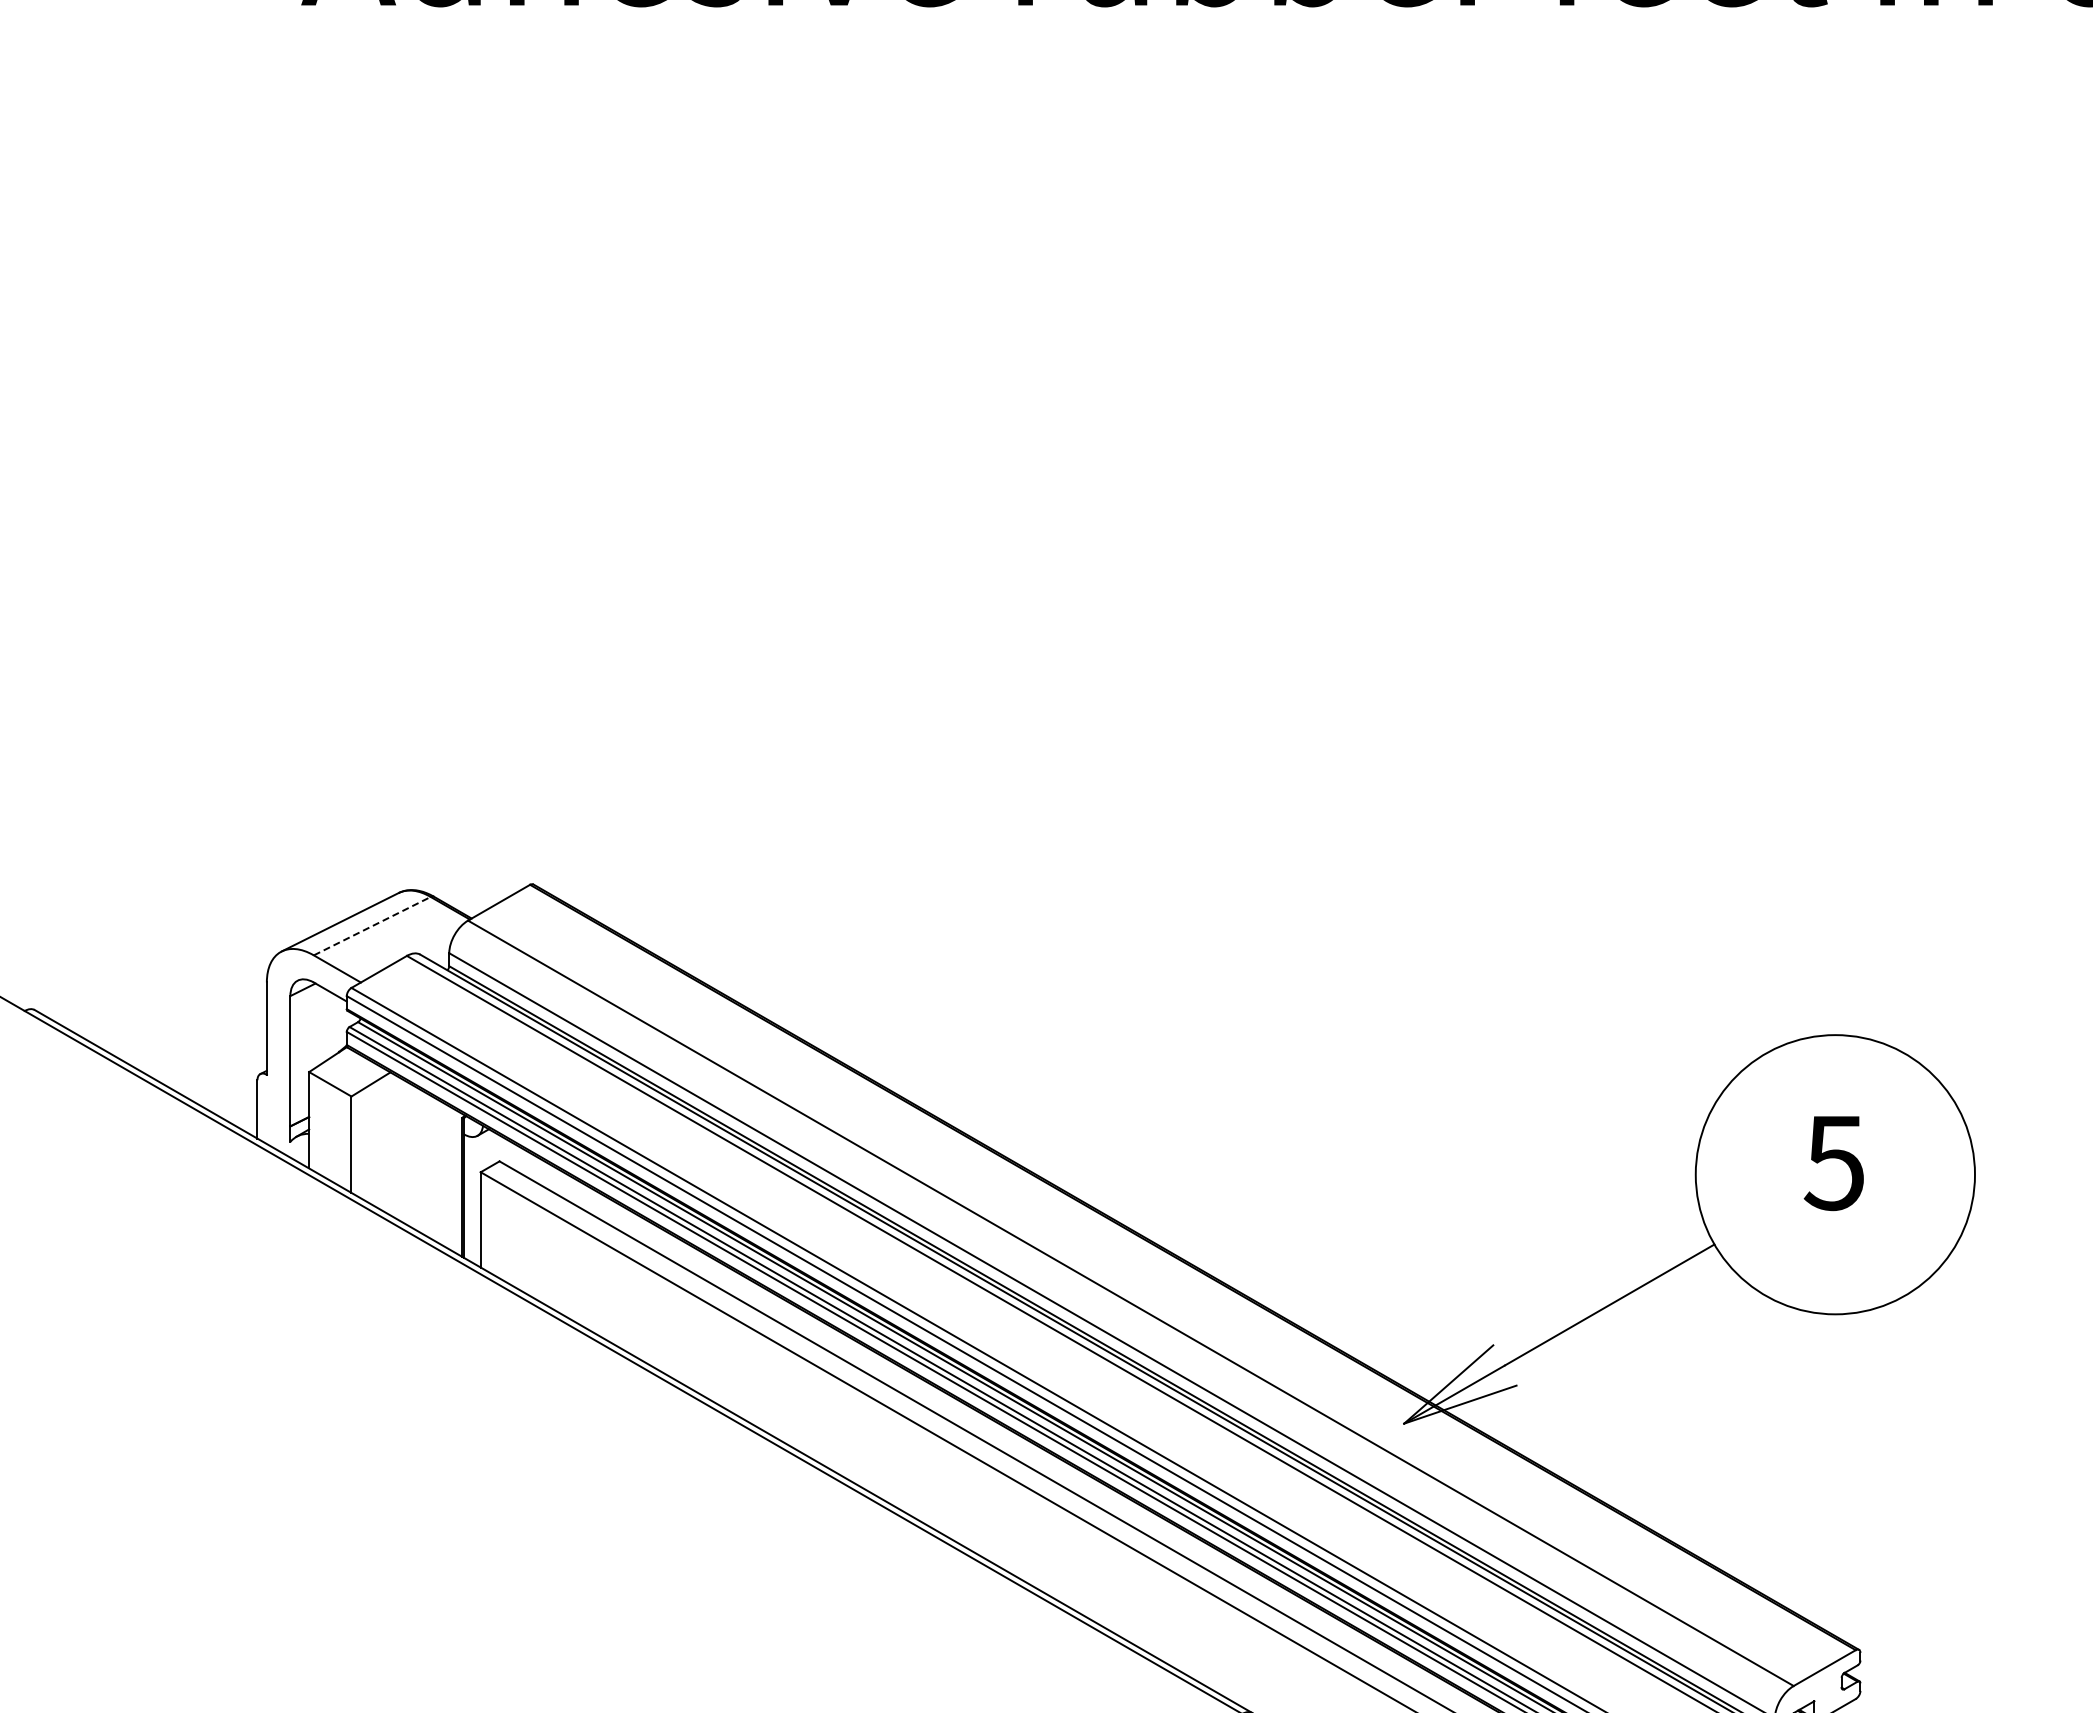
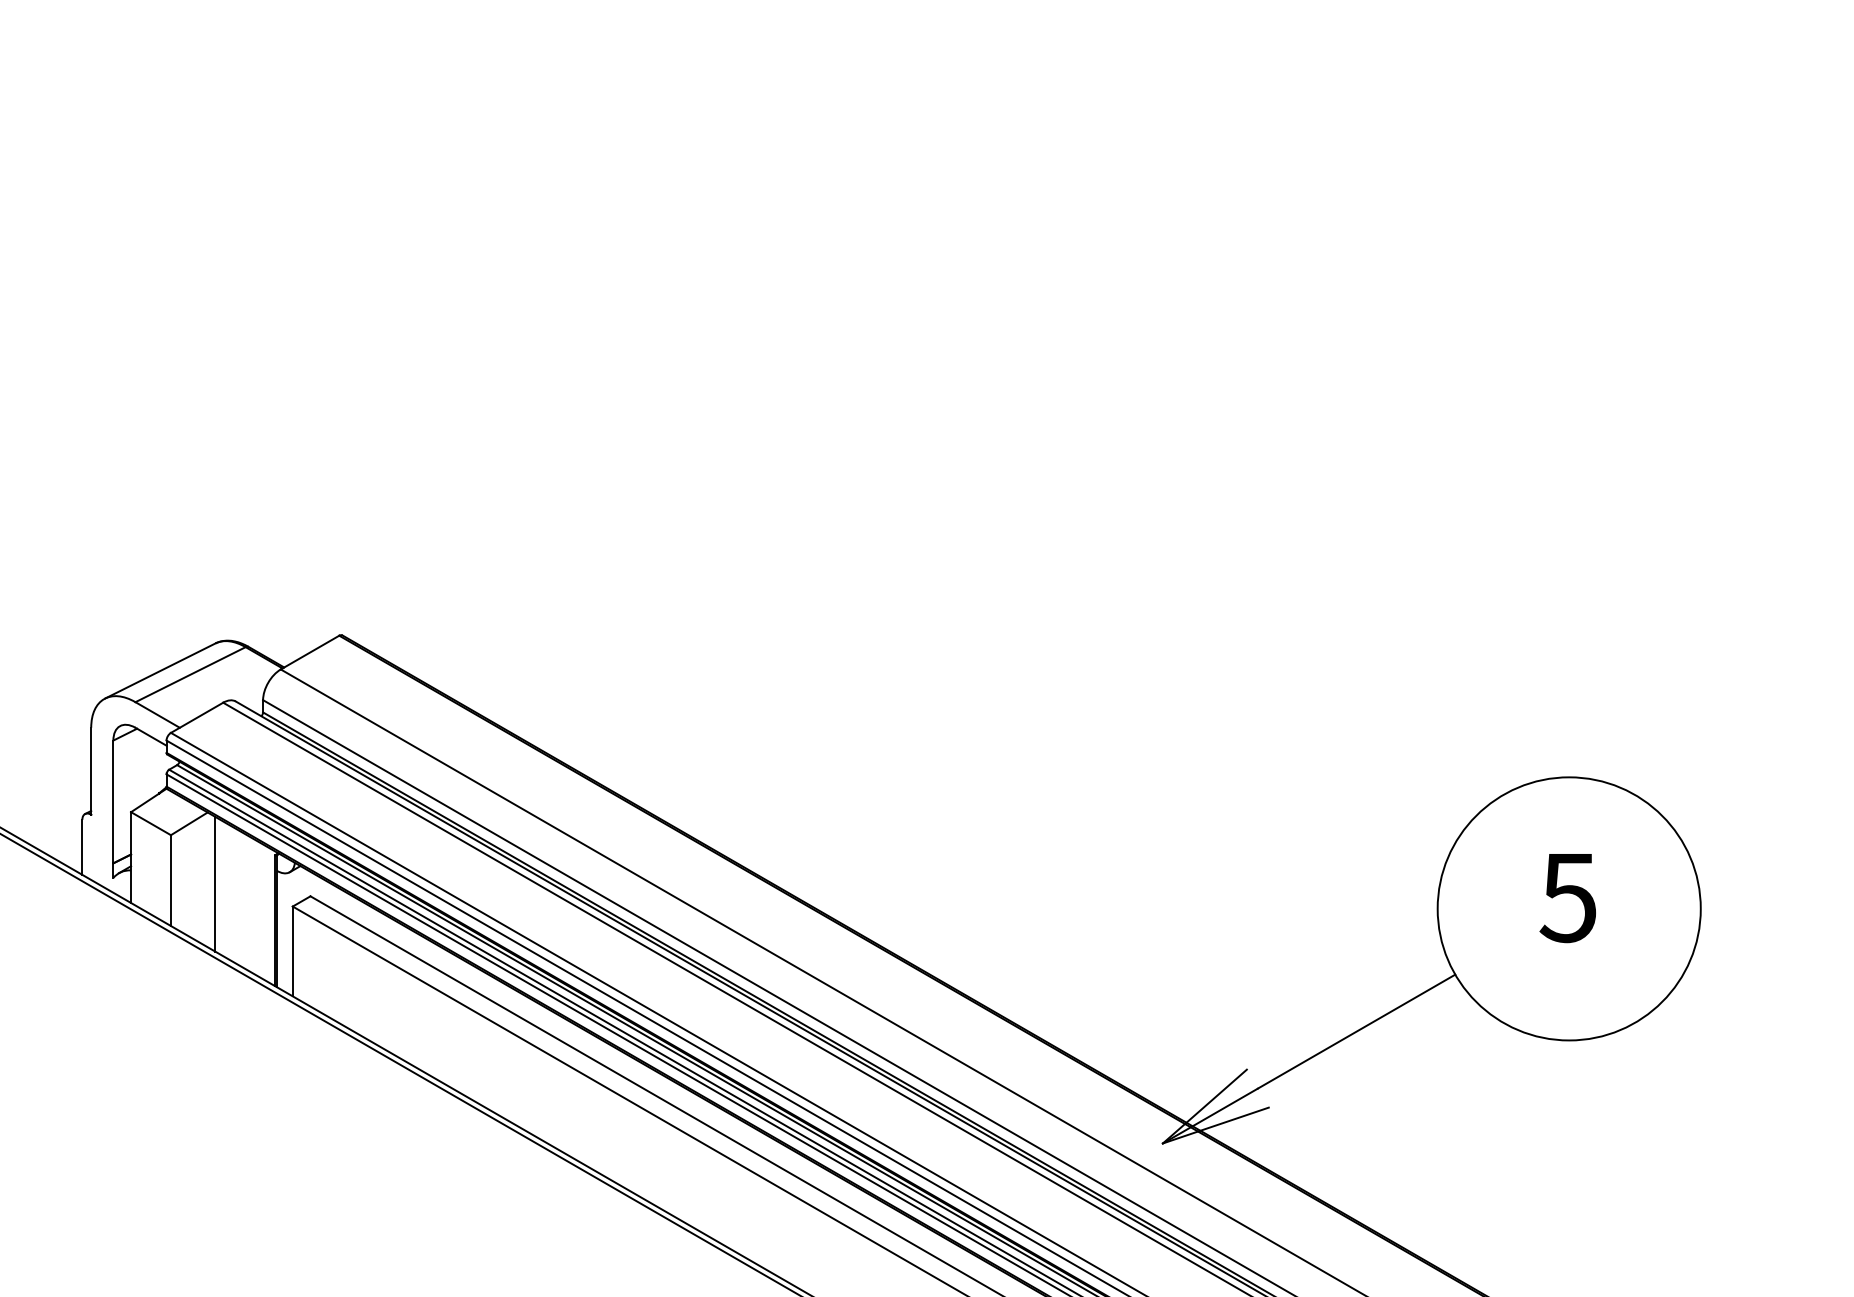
line: (372, 925) -> (190, 674), dashed -> solid
line: (398, 1148) -> (215, 884), added

